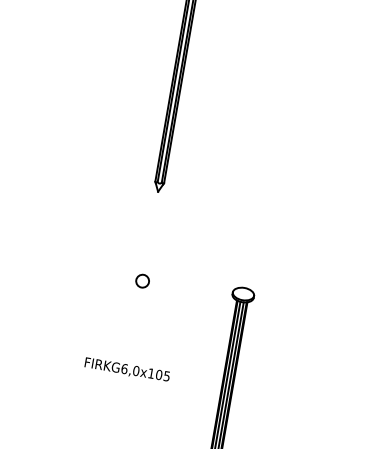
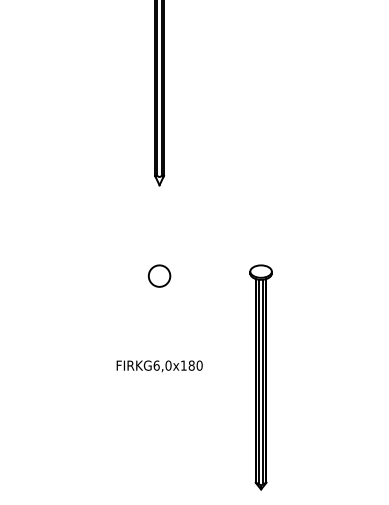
part: (142, 280) -> (159, 275), size x1.67
text: (162, 375) -> (195, 365), FIRKG6,0x105 -> FIRKG6,0x180

